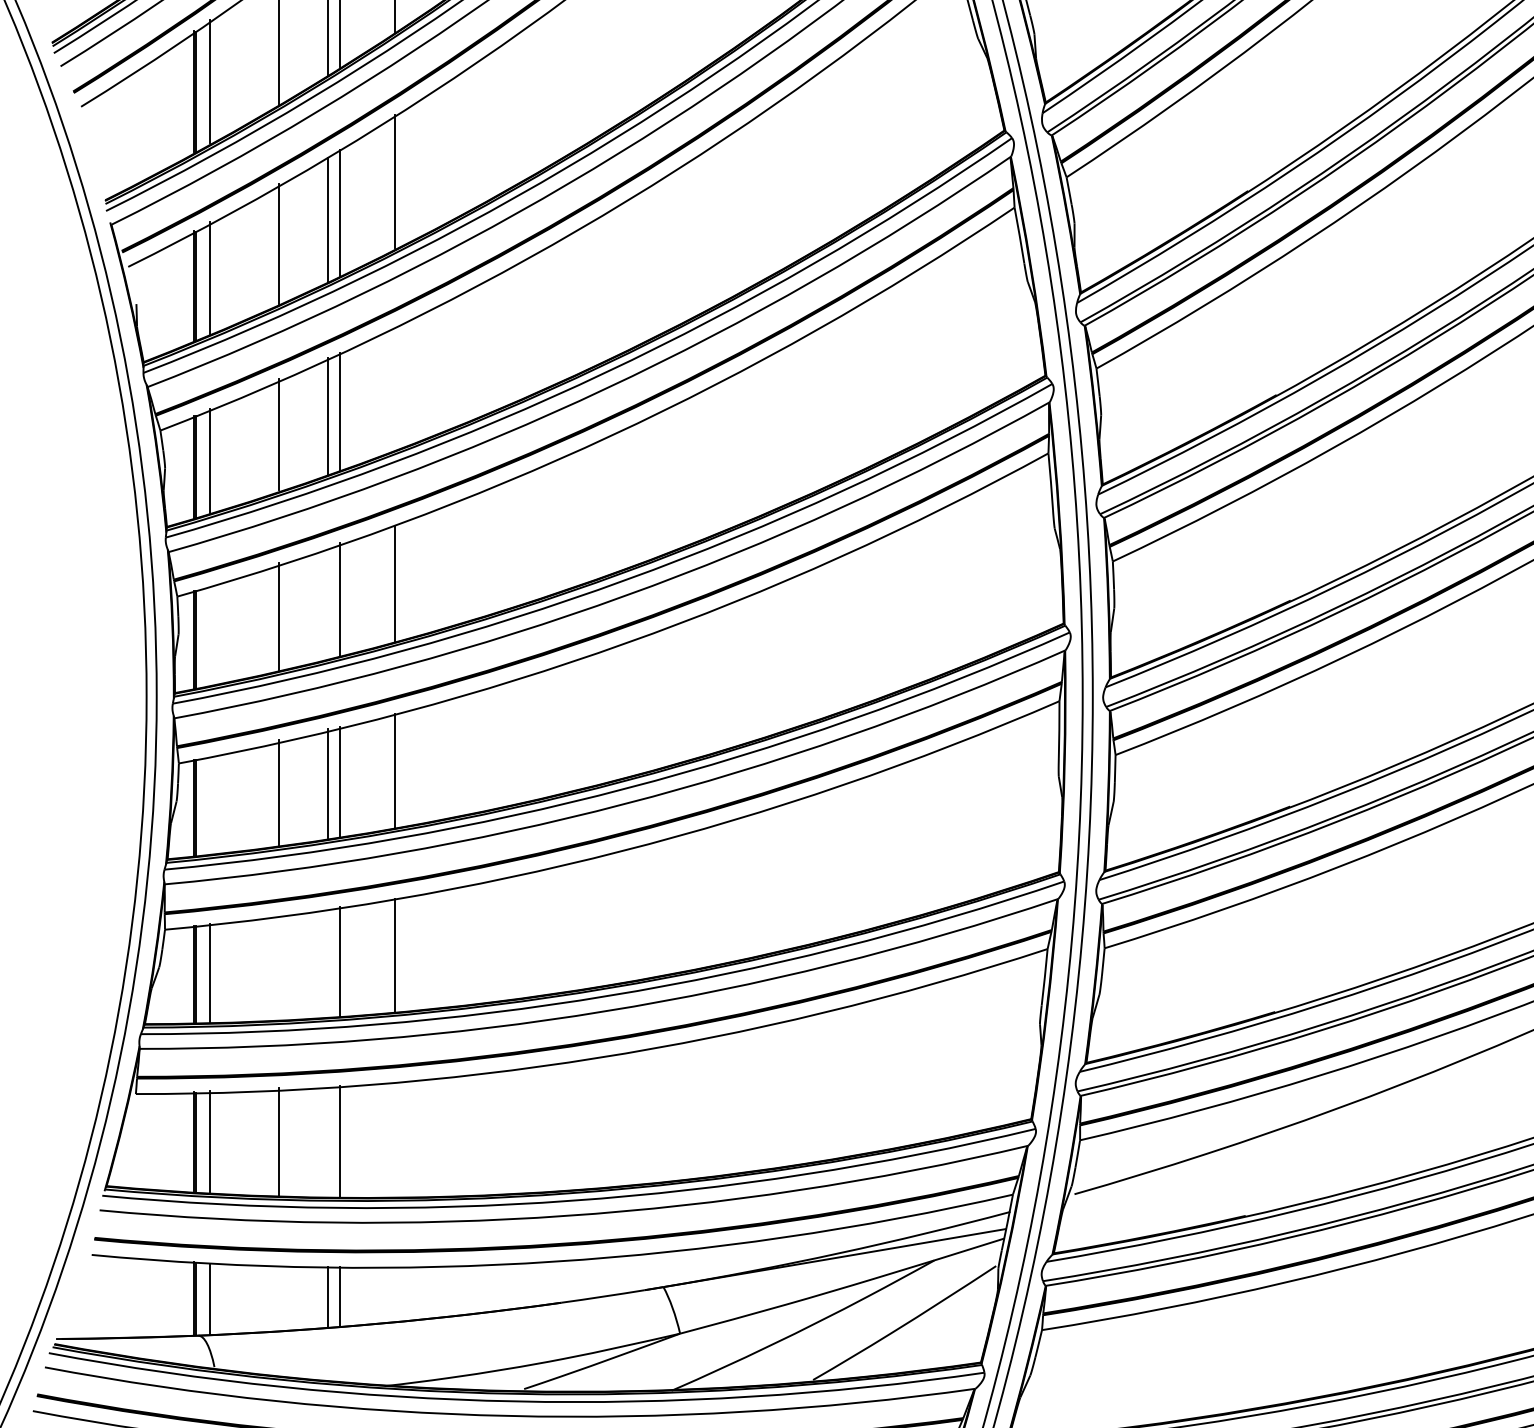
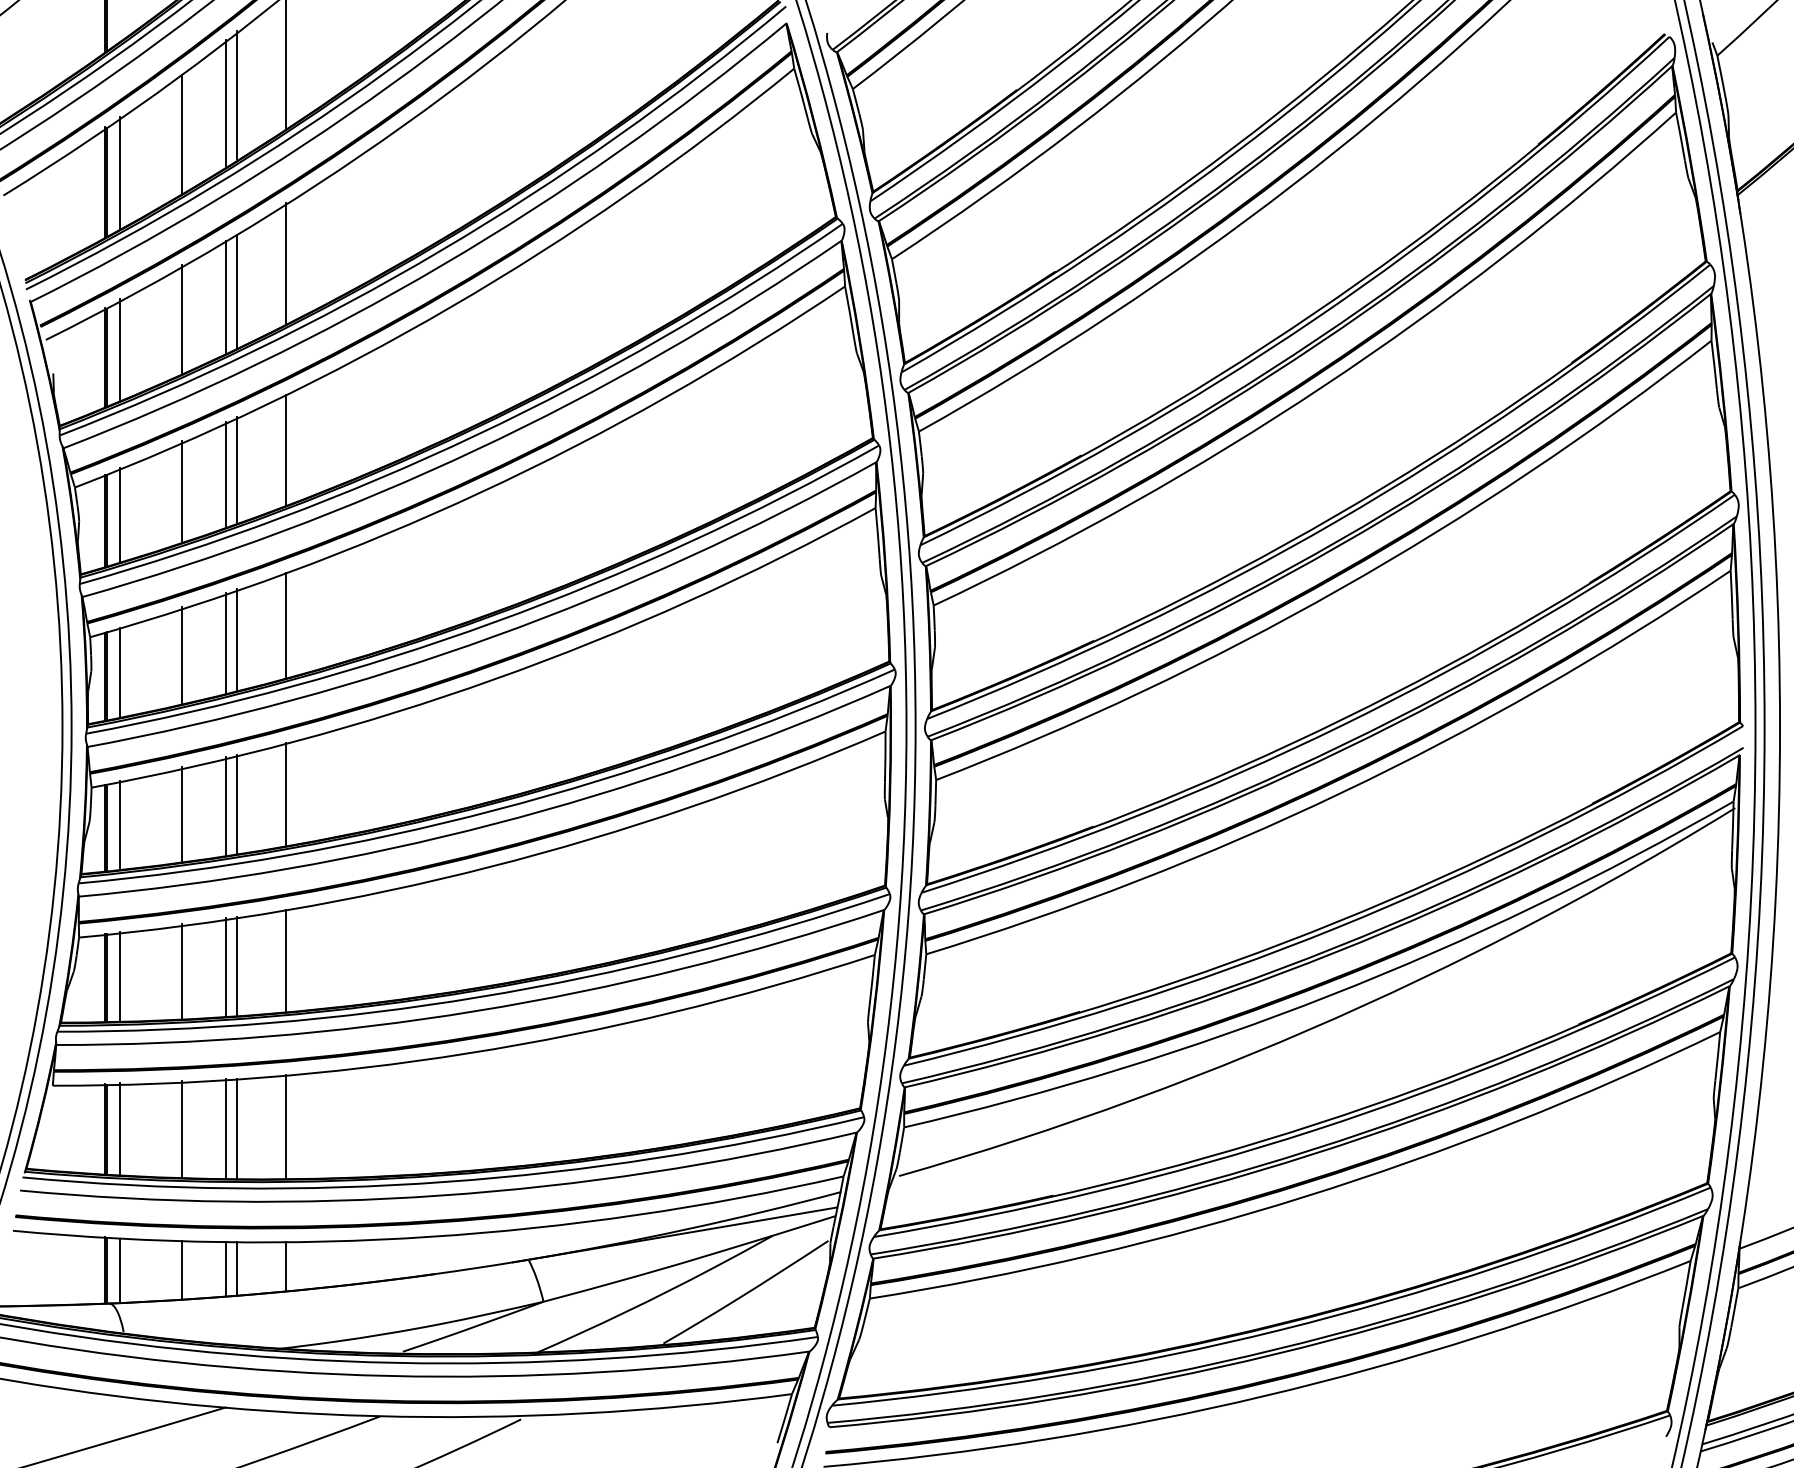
line: (393, 388) -> (285, 449), added
line: (328, 602) -> (226, 642), added
line: (209, 634) -> (119, 671), added
line: (209, 804) -> (119, 824), added
line: (328, 961) -> (226, 966), added
line: (279, 966) -> (182, 970), added
line: (393, 1138) -> (285, 1125), added
line: (328, 1141) -> (226, 1128), added
line: (393, 1294) -> (285, 1266), added
line: (279, 1297) -> (182, 1269), added

